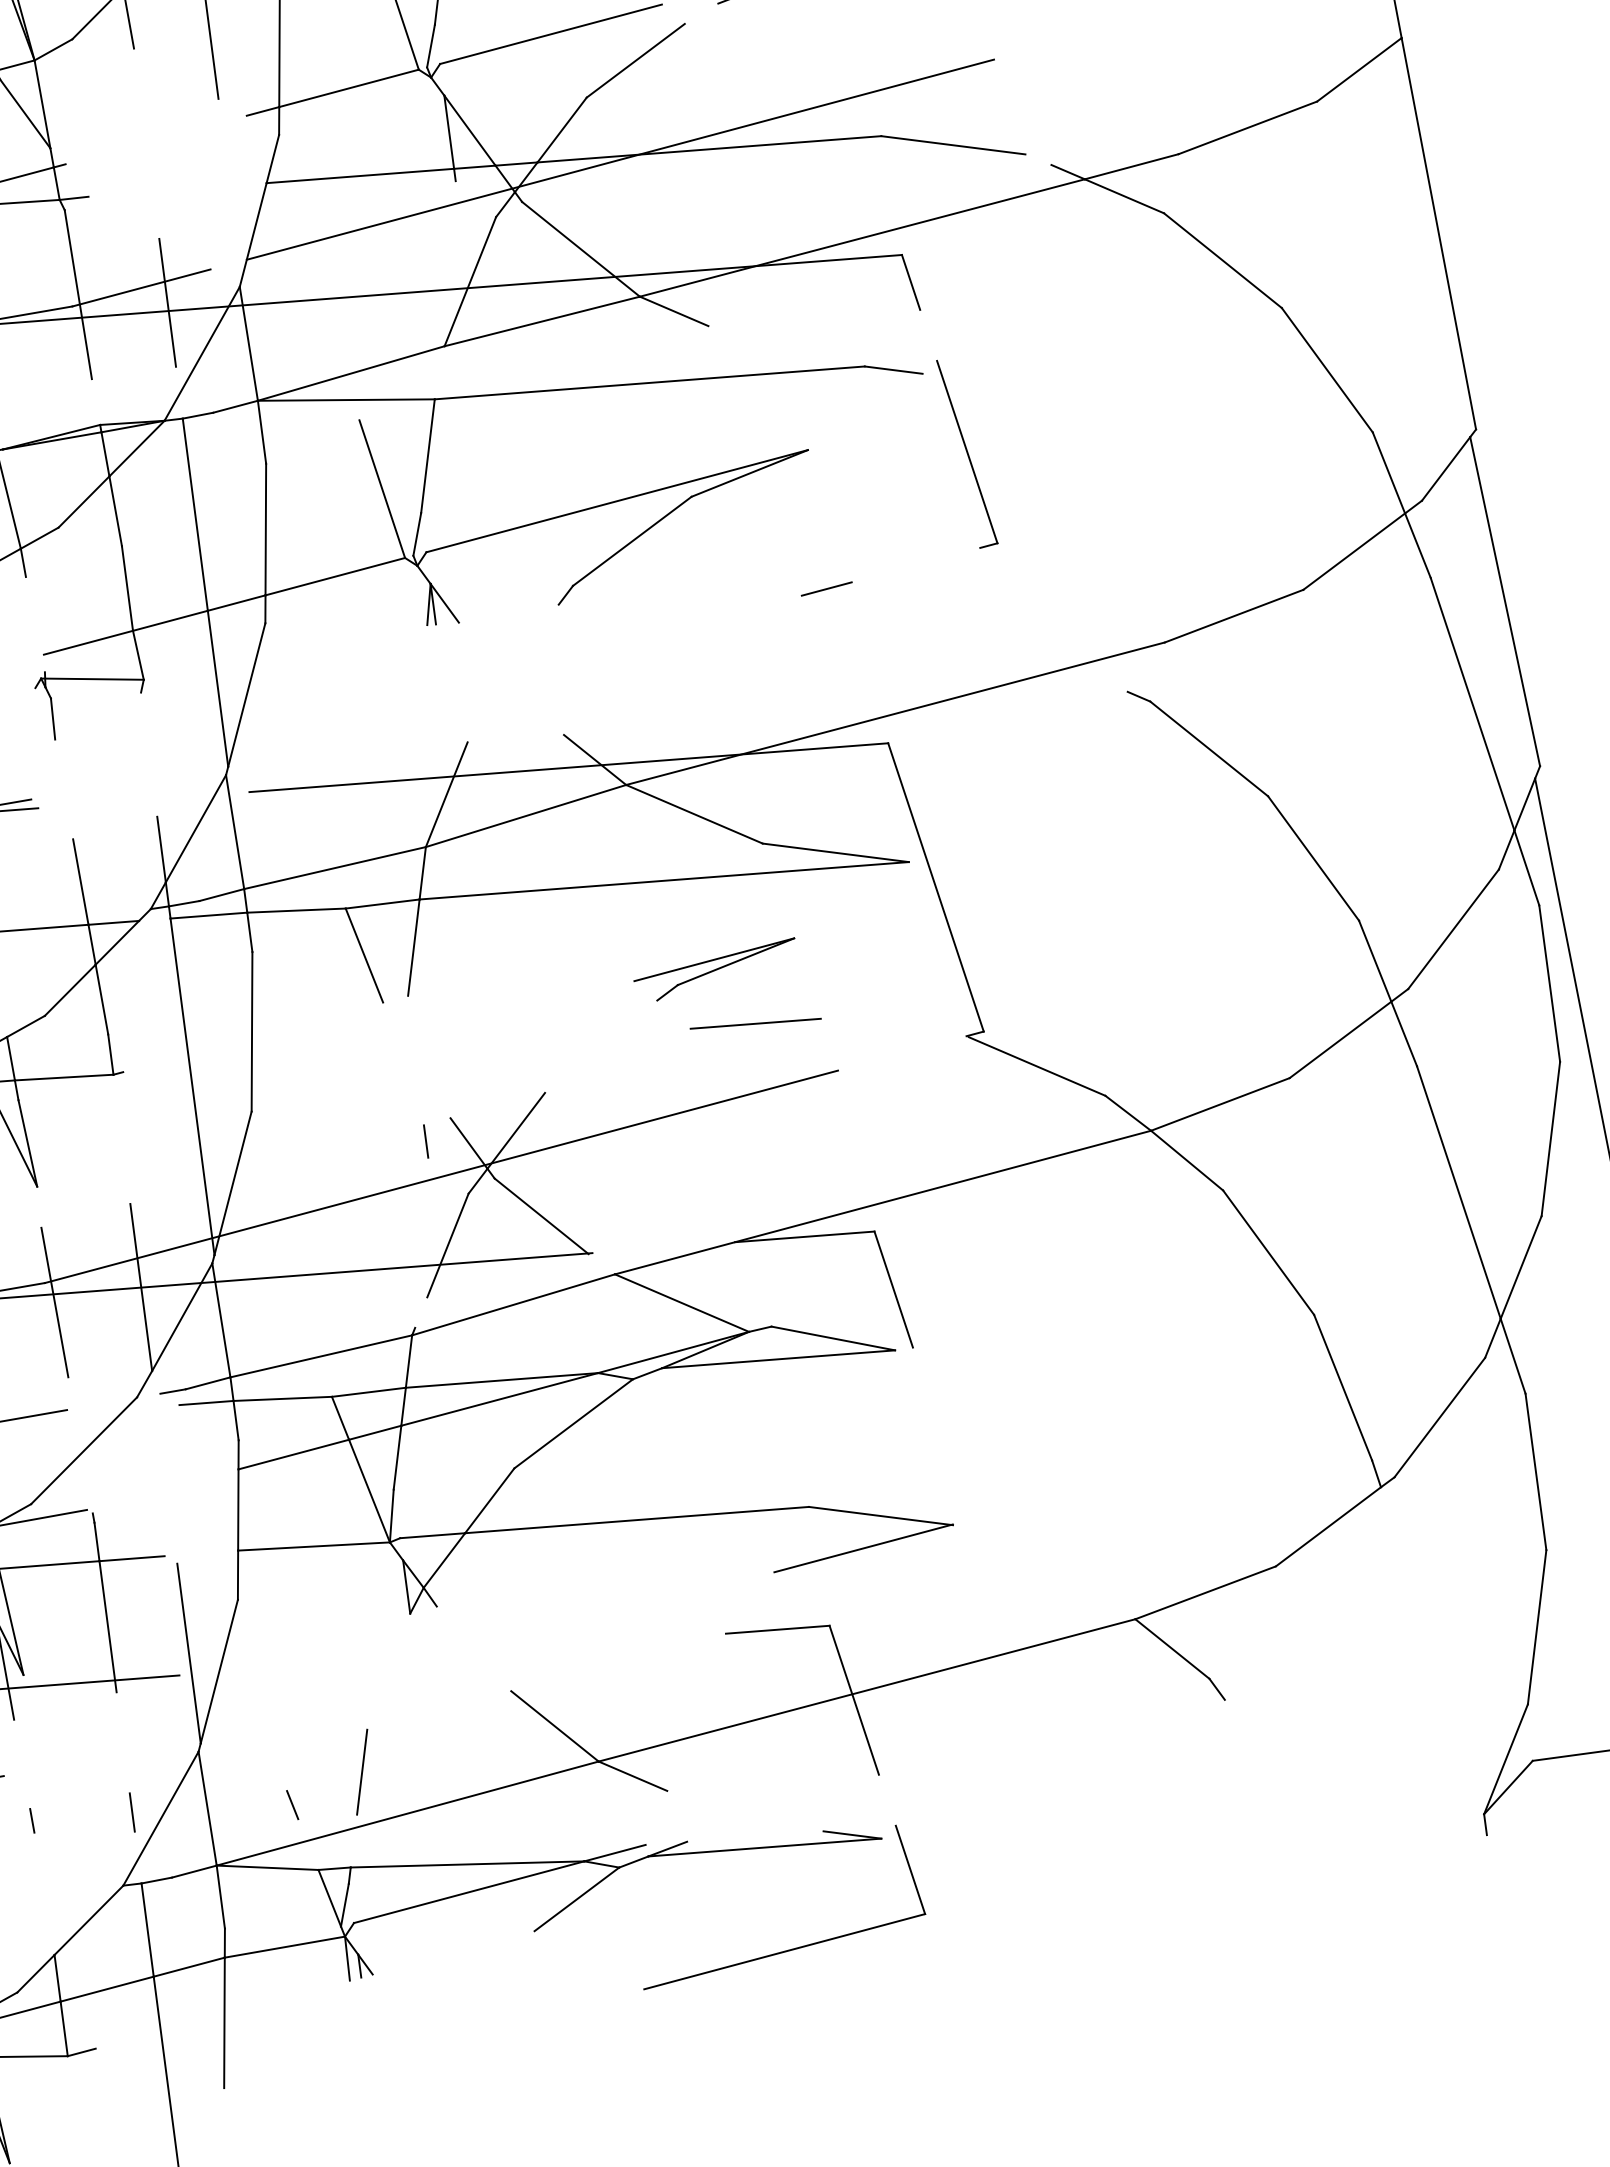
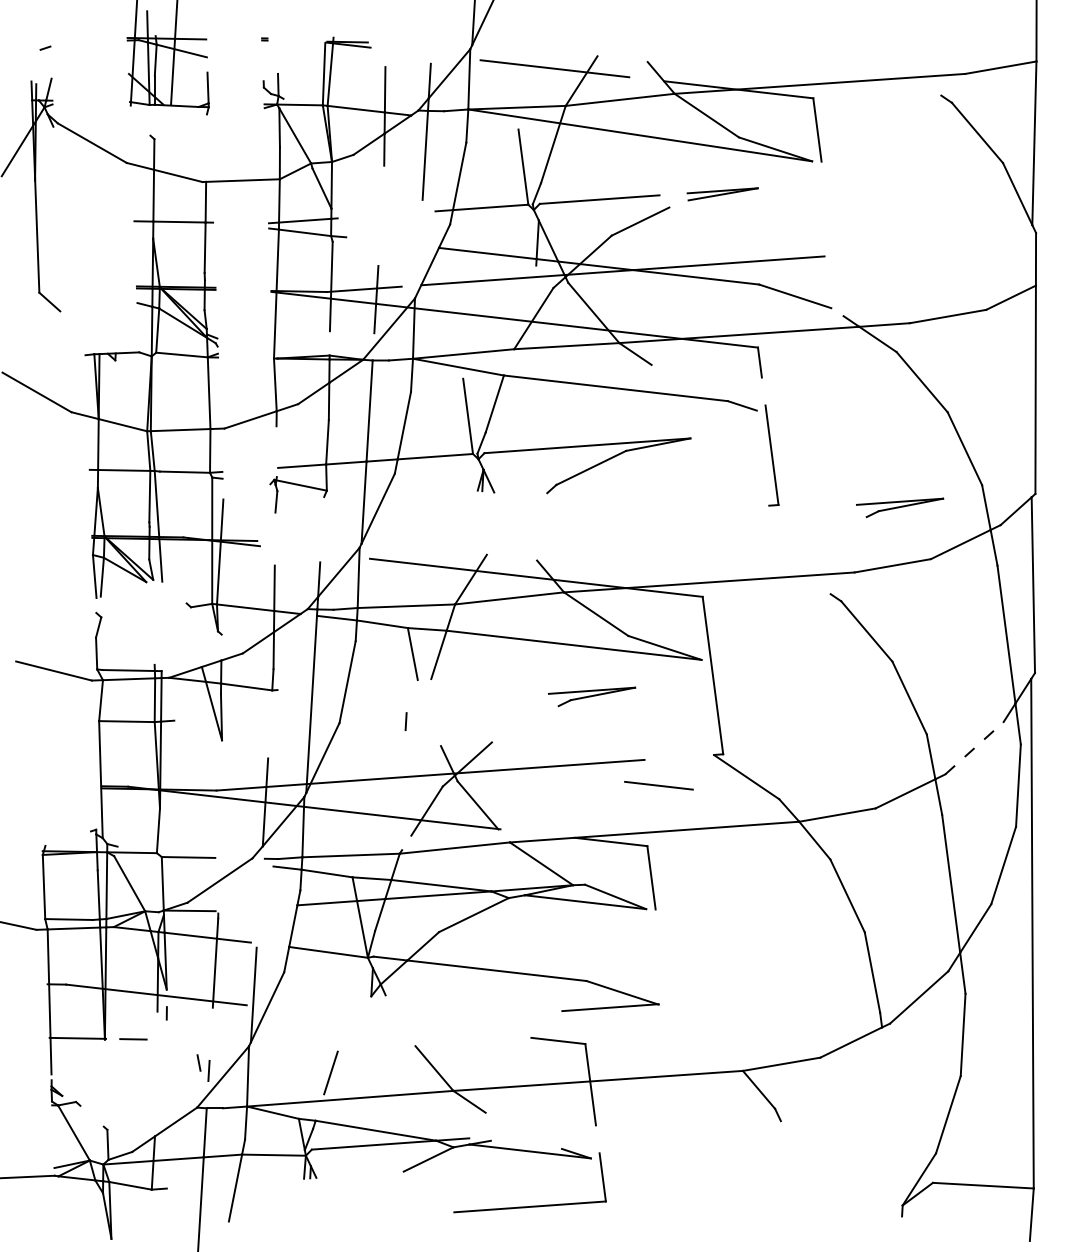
part: (1227, 503) -> (900, 507), added
line: (825, 589) -> (685, 511), removed
line: (1453, 927) -> (974, 747), solid -> dashed
line: (754, 1023) -> (658, 785), moved
line: (424, 1141) -> (405, 721), moved
line: (54, 1302) -> (219, 801), removed
line: (291, 1804) -> (198, 1062), moved
line: (31, 1821) -> (166, 1013), moved

